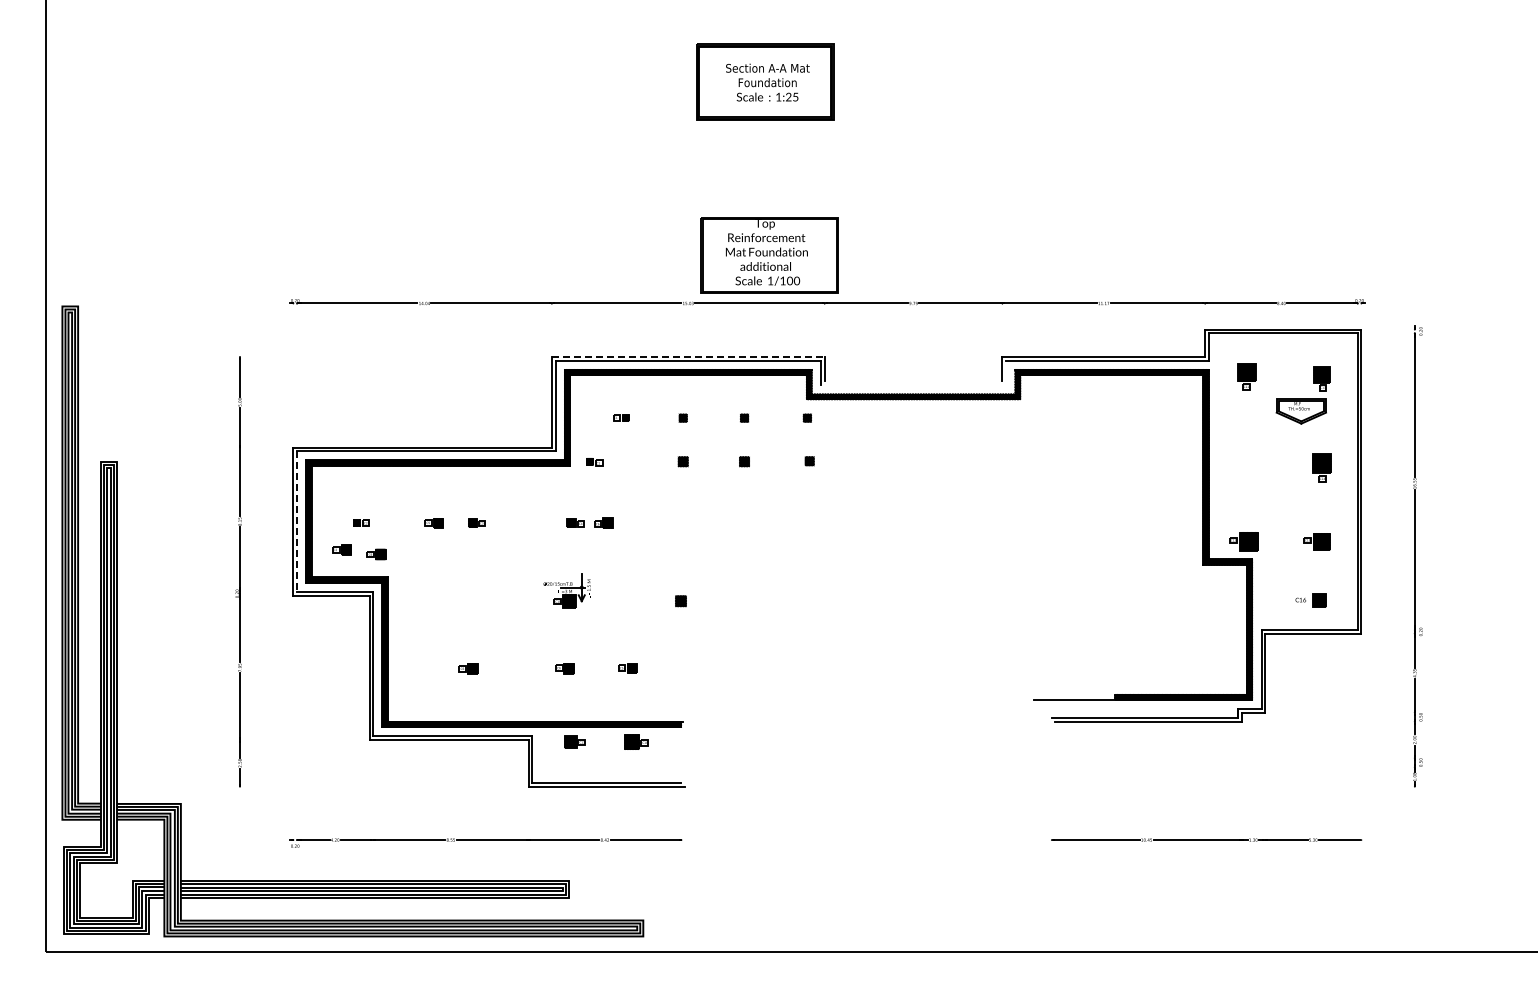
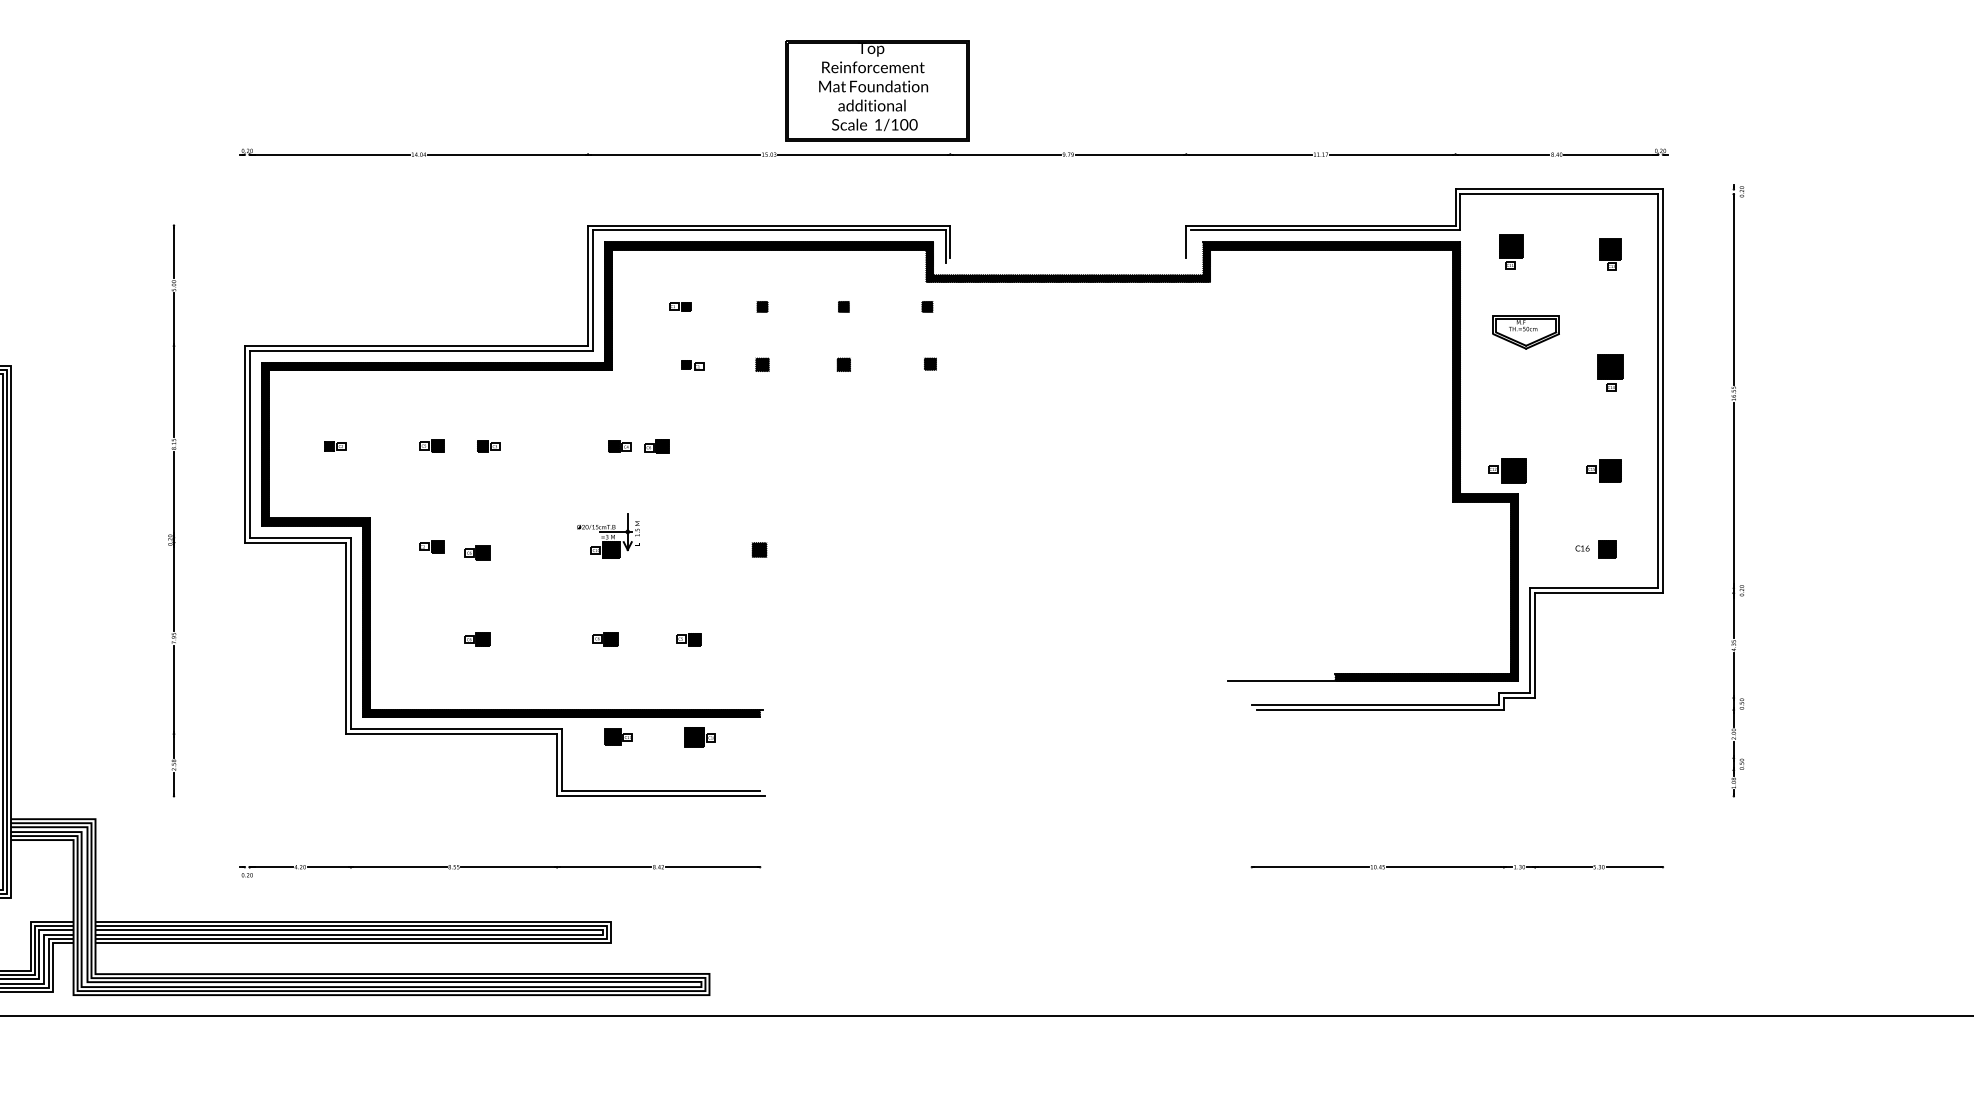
line: (688, 356) -> (769, 225), dashed -> solid
part: (1300, 411) -> (1525, 332), moved
part: (594, 462) -> (692, 365), moved
line: (297, 522) -> (250, 445), dashed -> solid
part: (366, 552) -> (464, 550), moved

